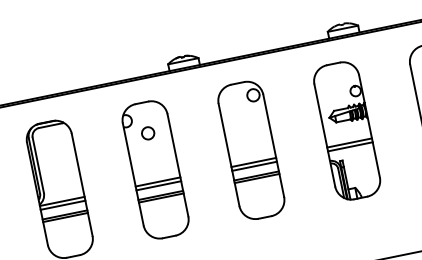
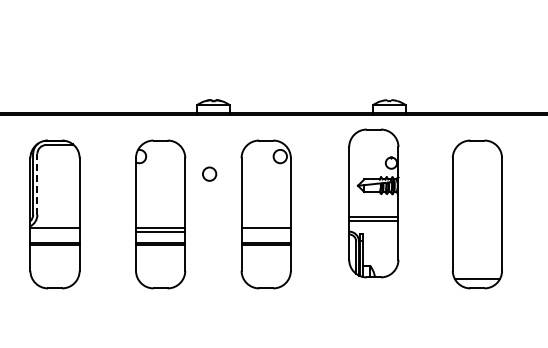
part: (346, 131) -> (373, 203), moved
circle: (147, 132) -> (209, 173), moved
line: (38, 164) -> (37, 183), solid -> dashed
line: (253, 166) -> (265, 231), removed
line: (62, 204) -> (54, 231), removed

